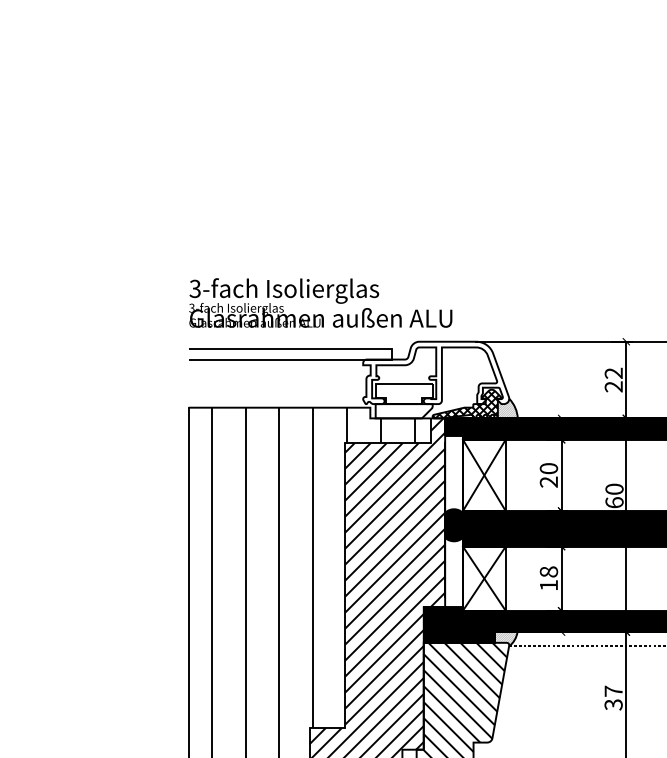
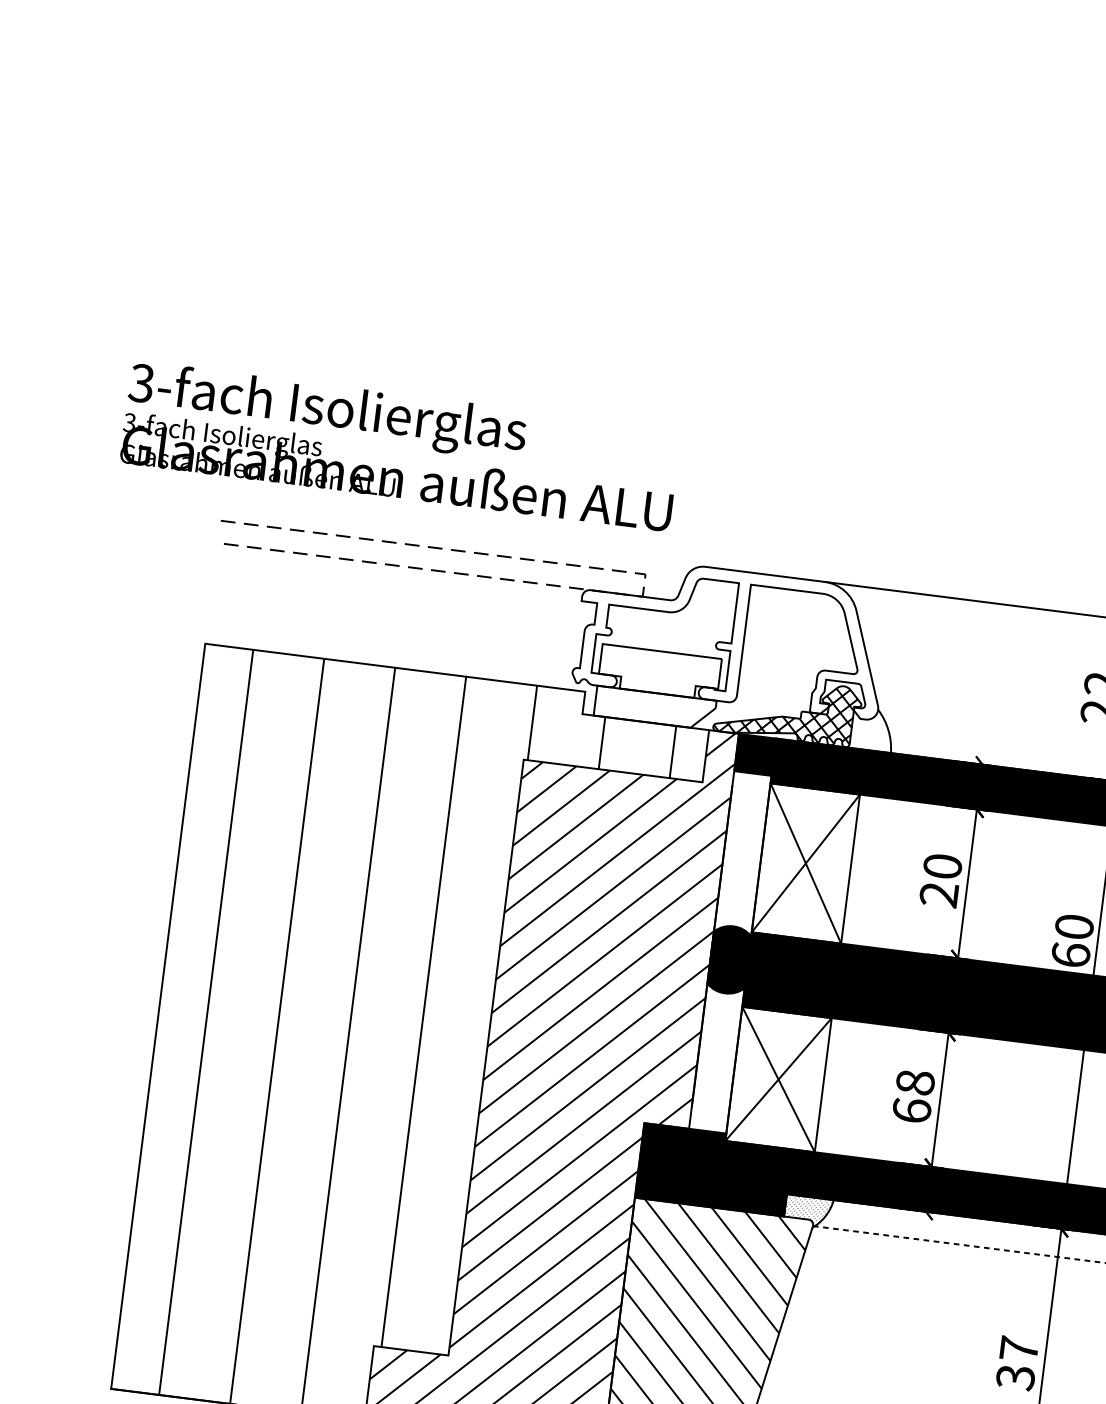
text: (320, 302) -> (400, 444), moved
line: (391, 354) -> (643, 586), solid -> dashed
hatch: (507, 408) -> (871, 729), removed
text: (548, 584) -> (911, 1108), 18 -> 68

